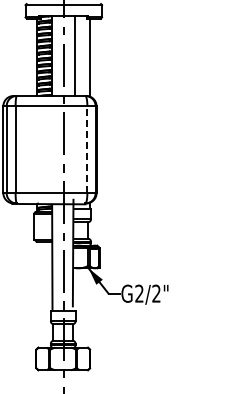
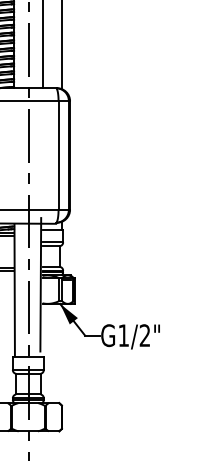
line: (87, 149) -> (58, 155), dashed -> solid
text: (139, 293) -> (123, 335), G2/2" -> G1/2"

